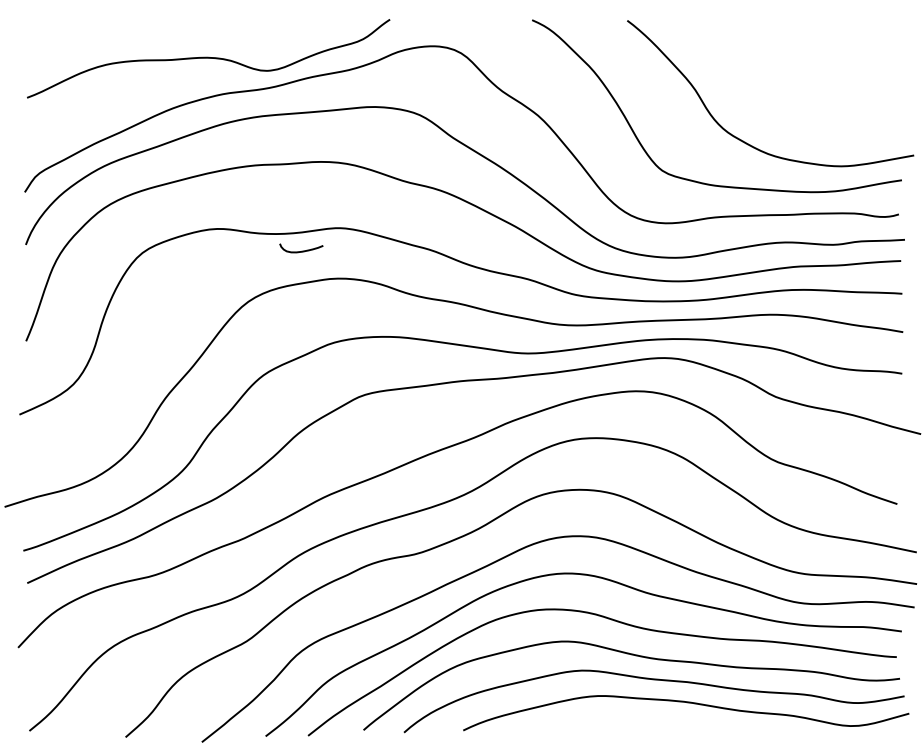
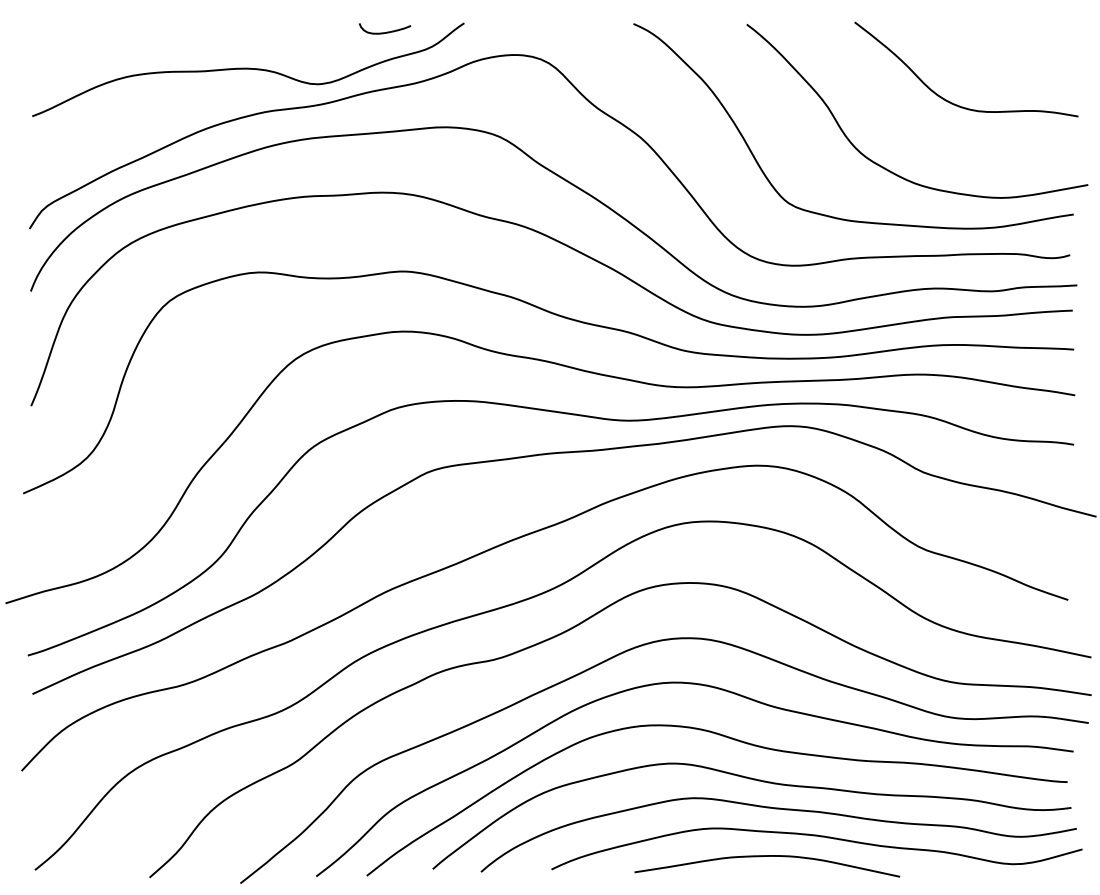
curve: (797, 84) -> (949, 100), added
curve: (301, 250) -> (385, 31), moved
curve: (644, 720) -> (767, 857), added

